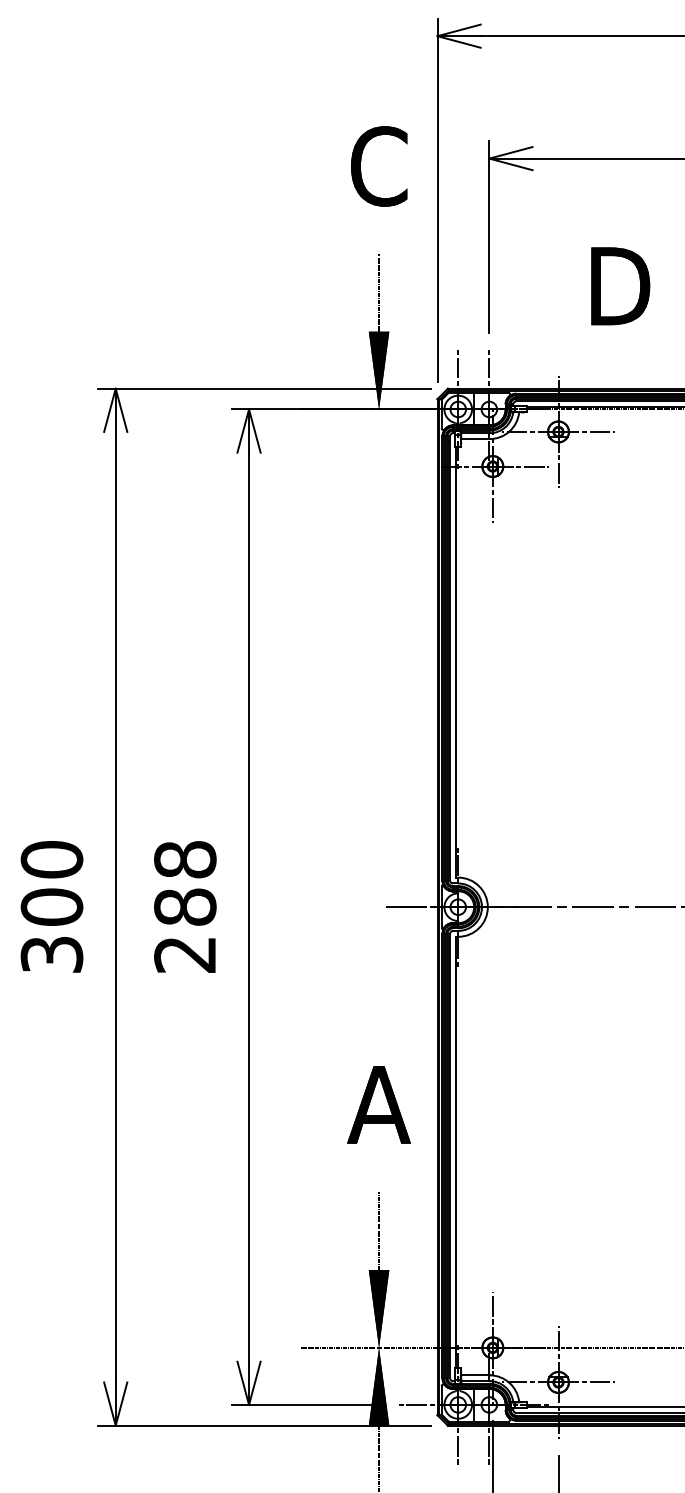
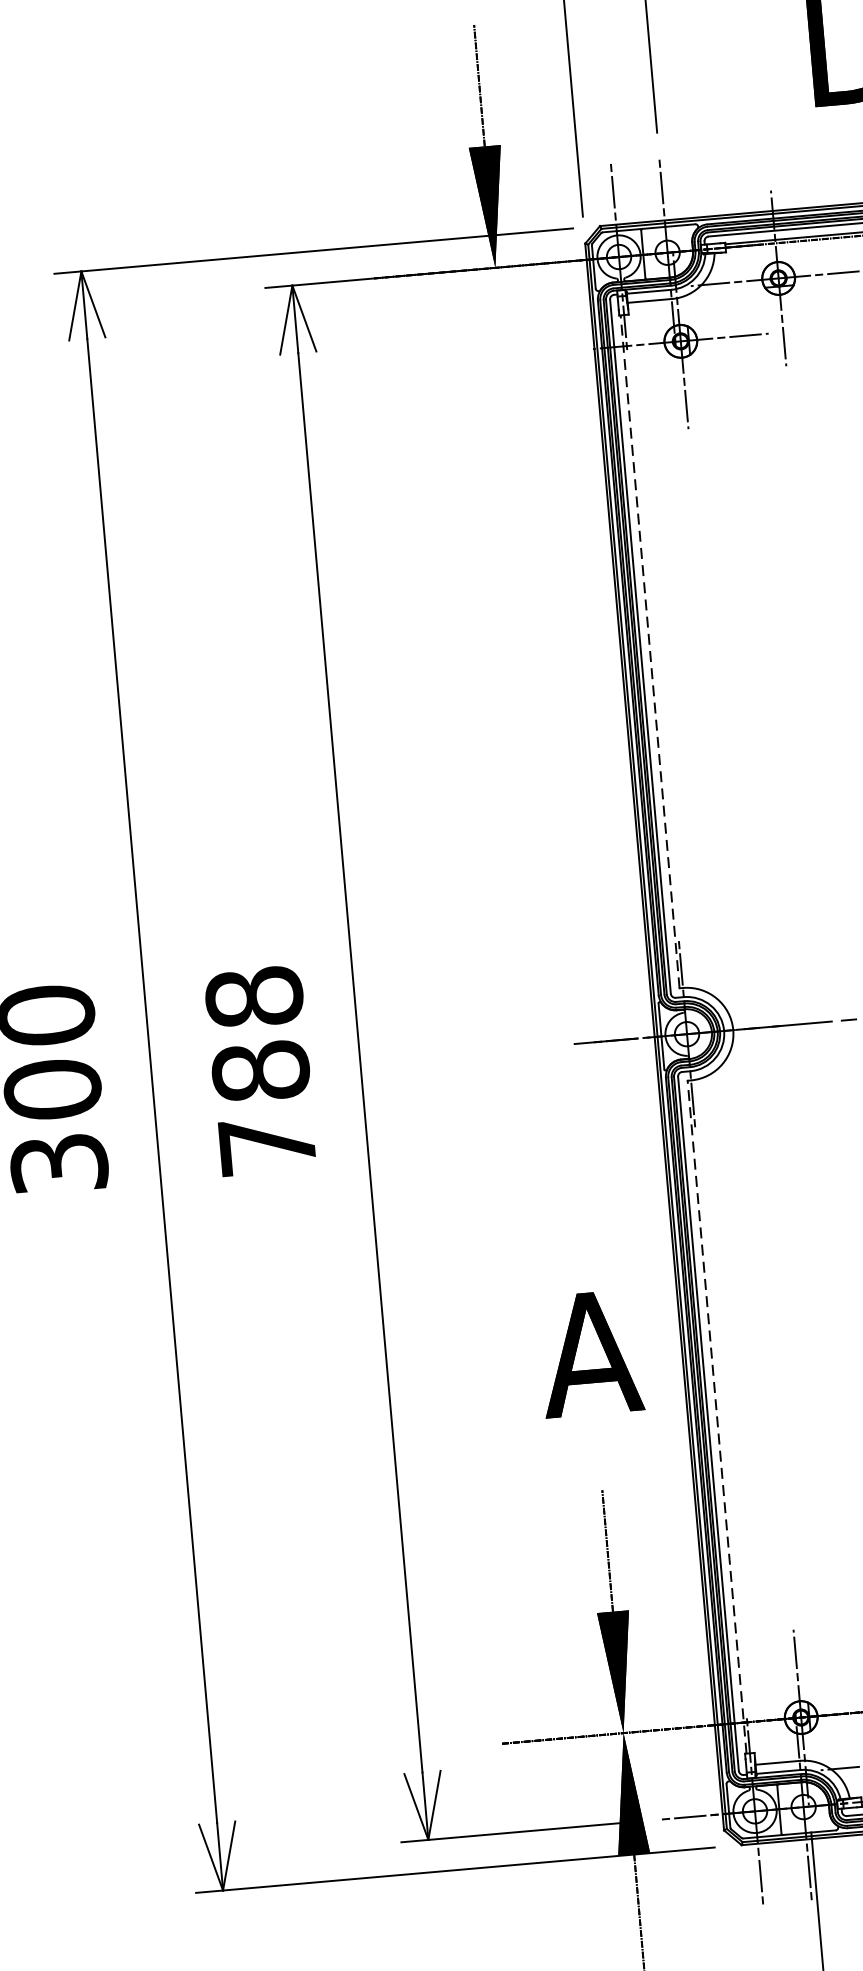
line: (456, 661) -> (650, 650), solid -> dashed
text: (184, 954) -> (266, 1145), 288 -> 788
line: (456, 1151) -> (717, 1415), solid -> dashed

